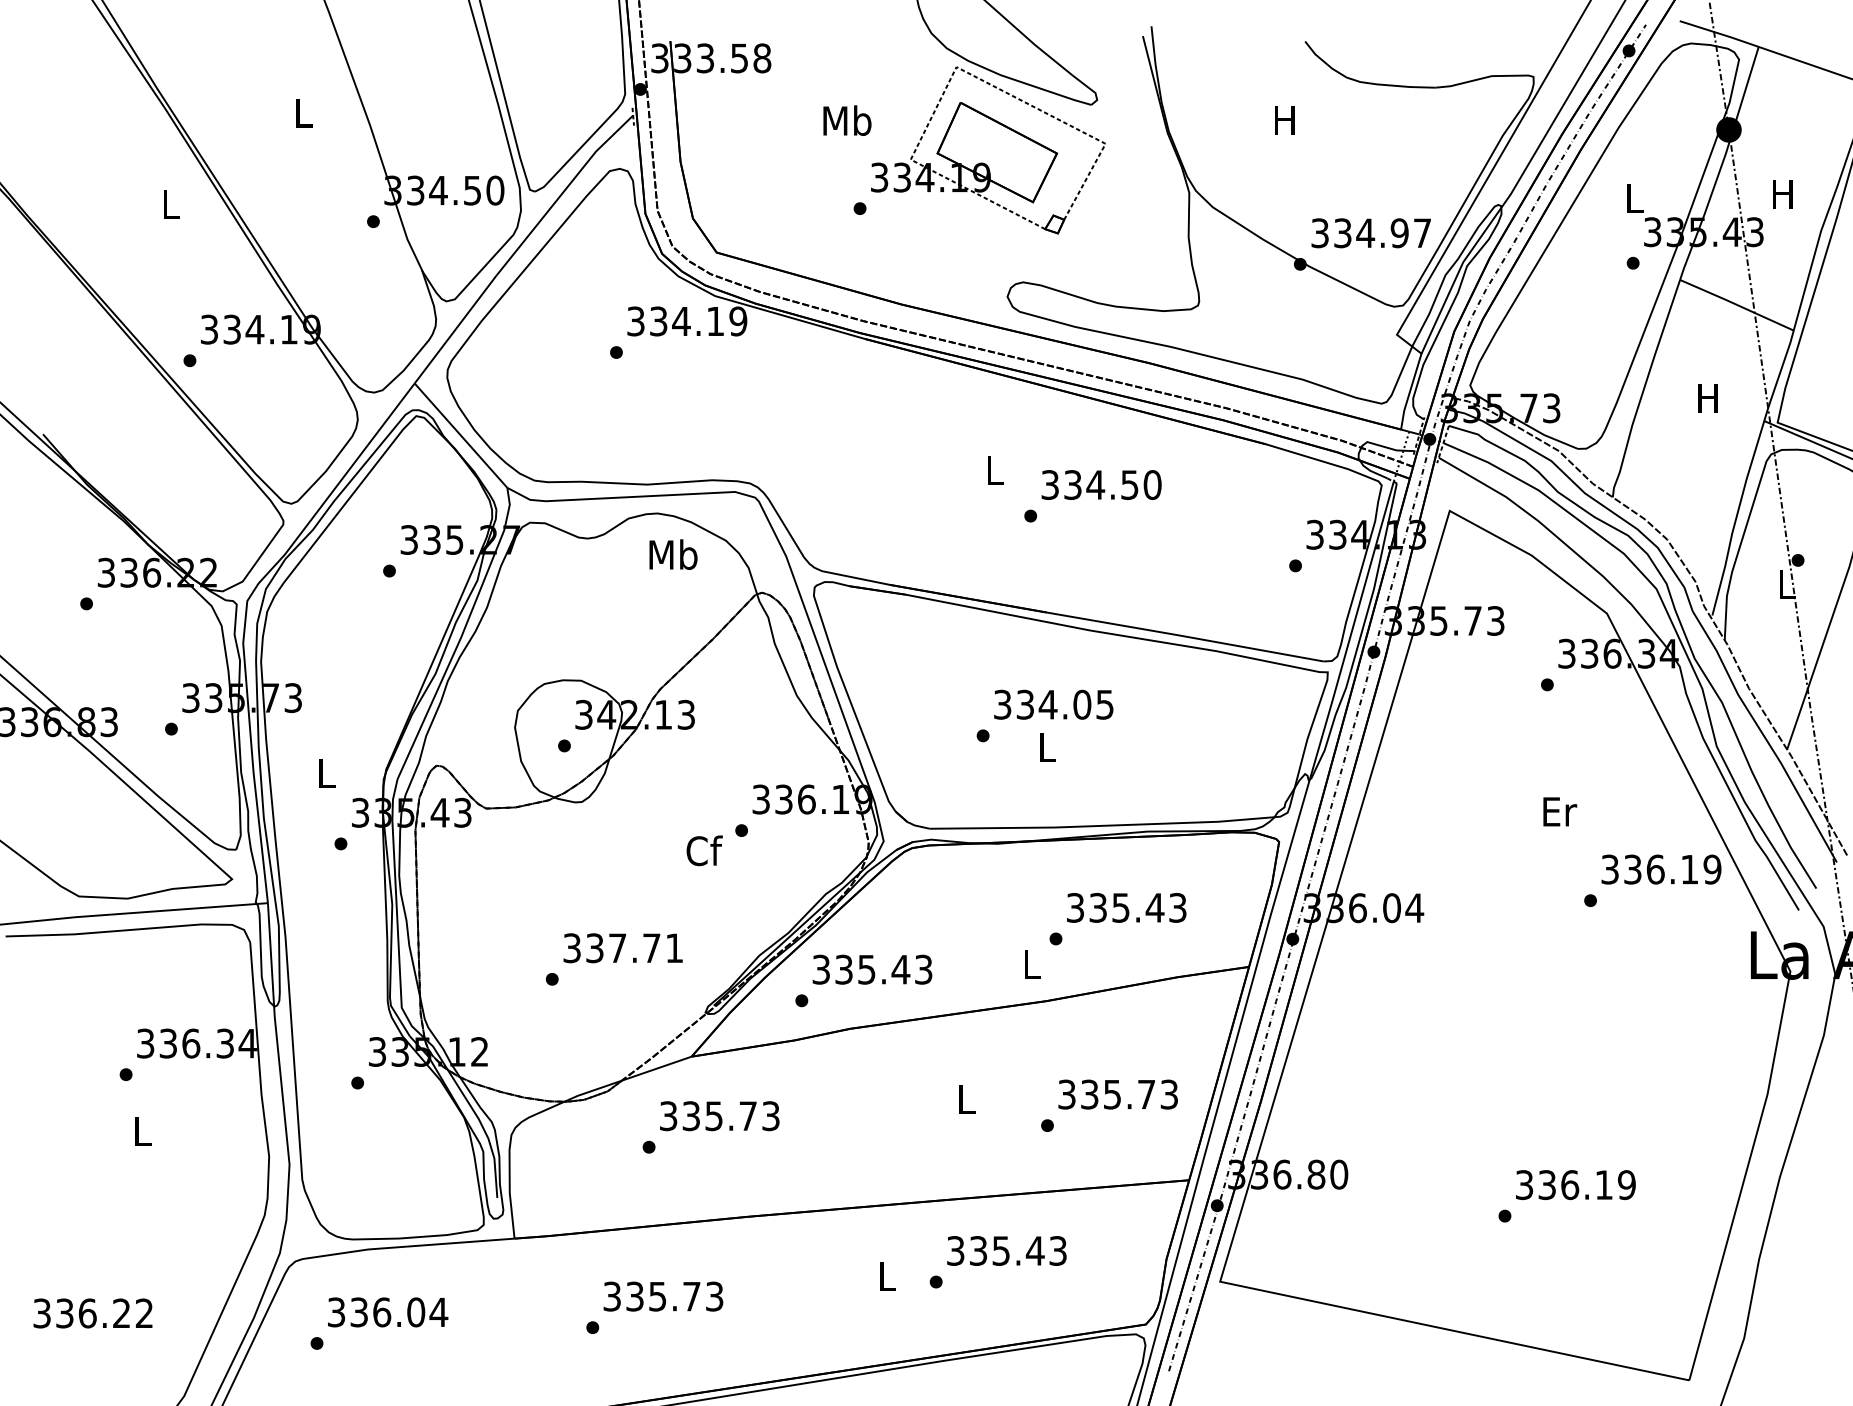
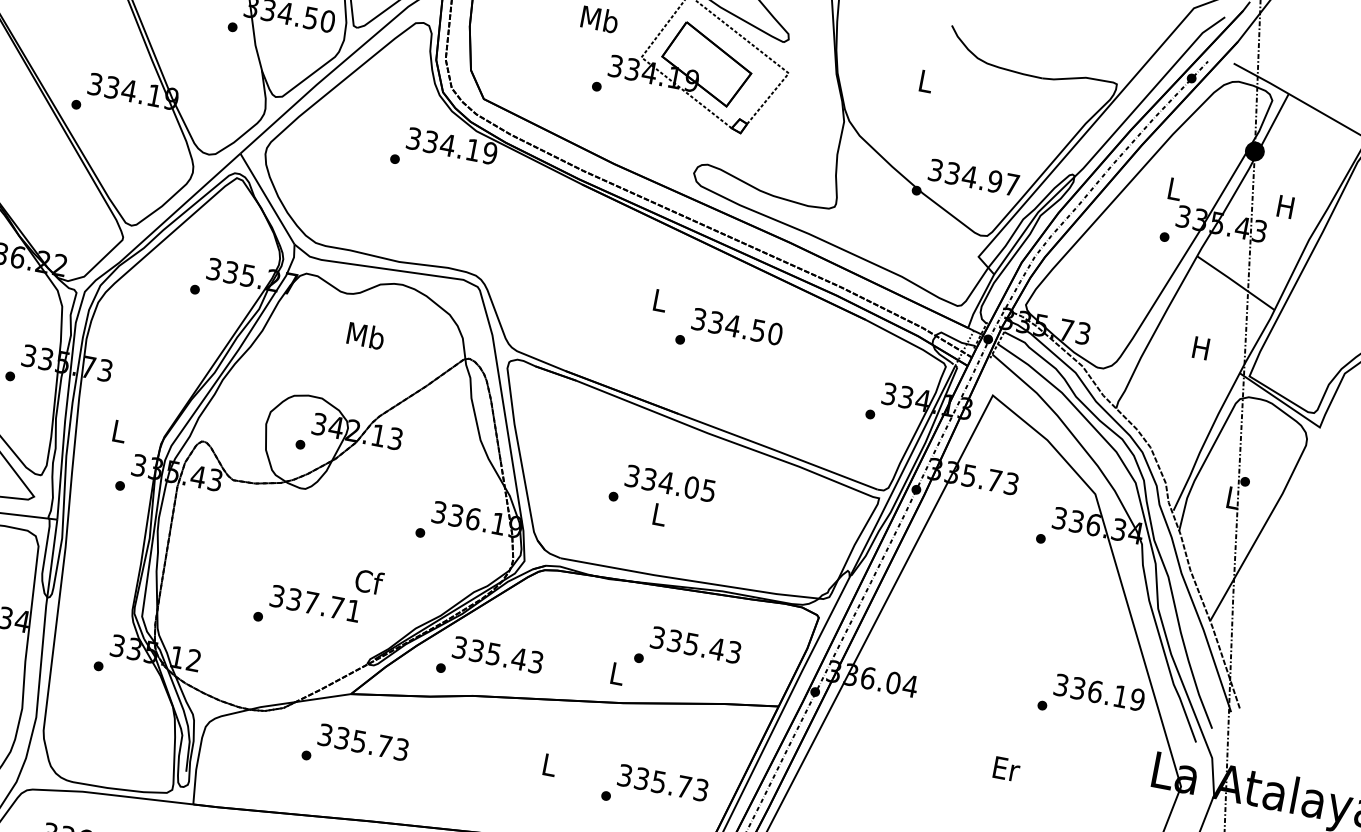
text: (1284, 120) -> (925, 81), H -> L
text: (673, 554) -> (366, 335), moved
text: (1560, 811) -> (1007, 768), moved
text: (704, 850) -> (369, 581), moved

